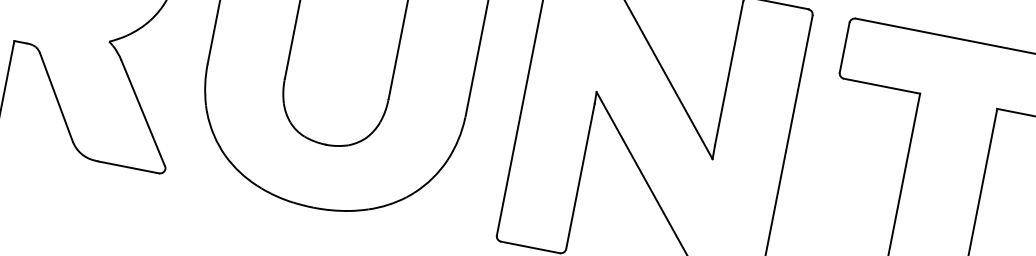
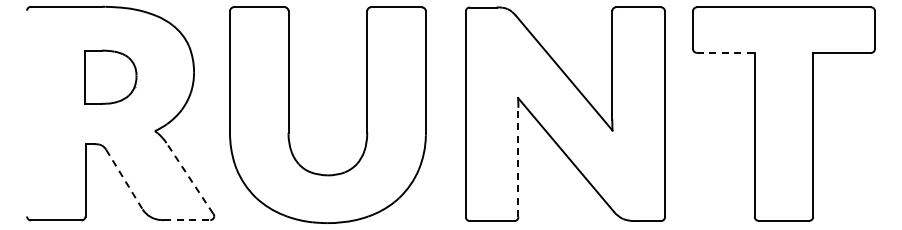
line: (881, 85) -> (725, 52), solid -> dashed
line: (56, 97) -> (124, 179), solid -> dashed
line: (142, 111) -> (189, 177), solid -> dashed
line: (129, 167) -> (187, 220), solid -> dashed
line: (580, 175) -> (518, 161), solid -> dashed

